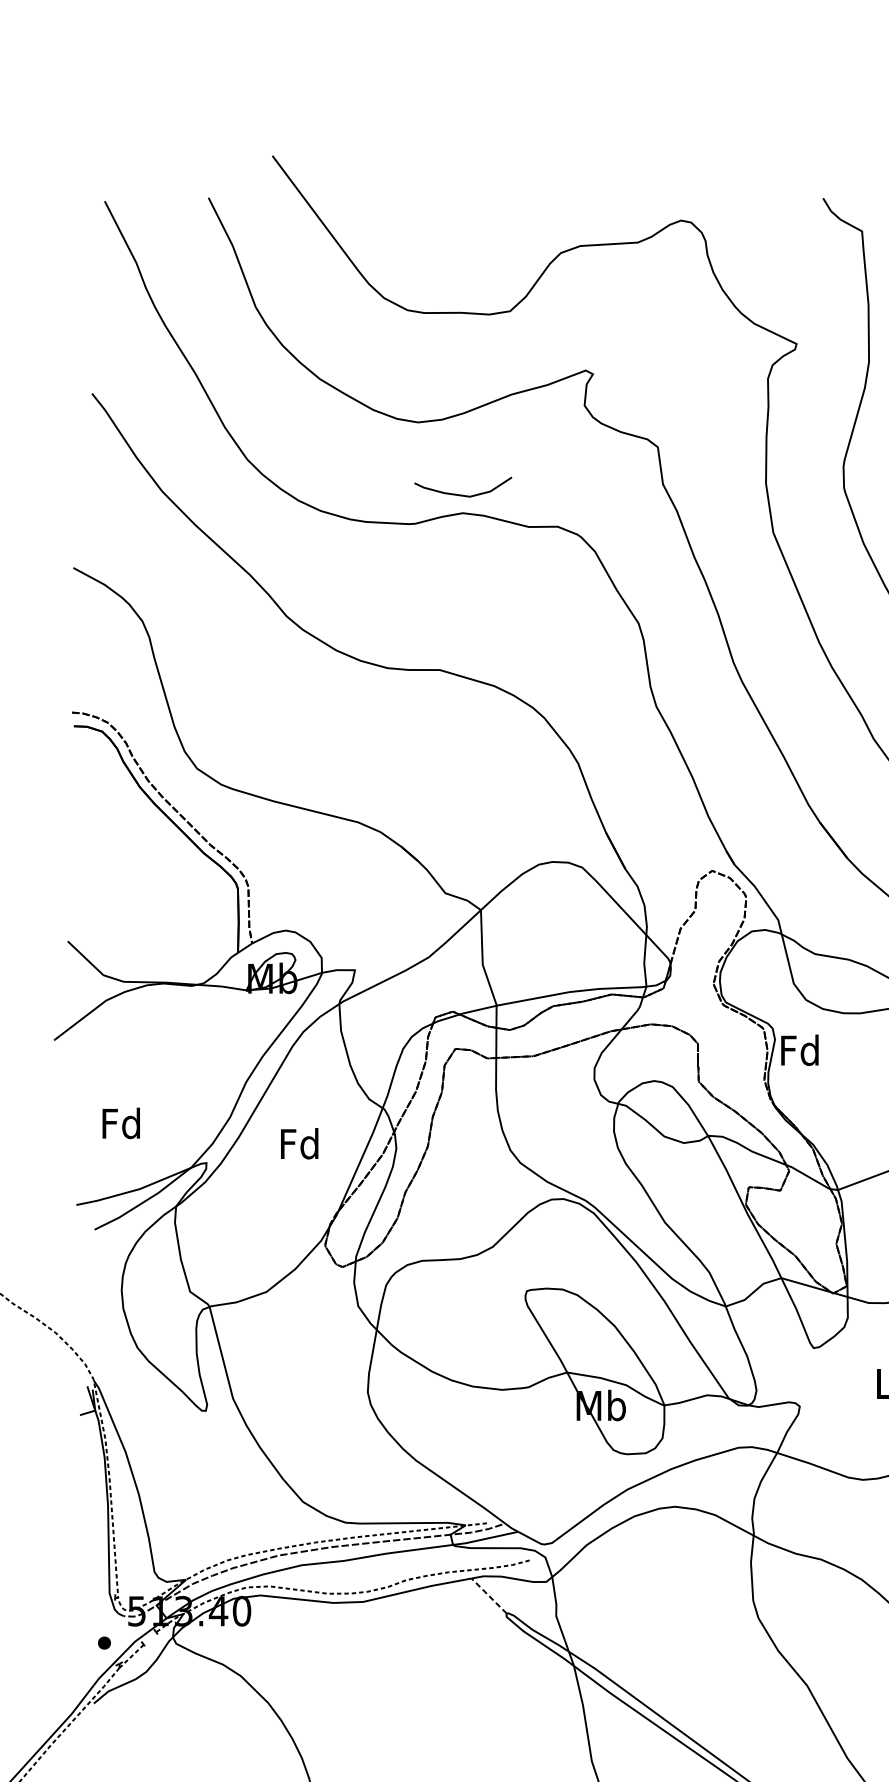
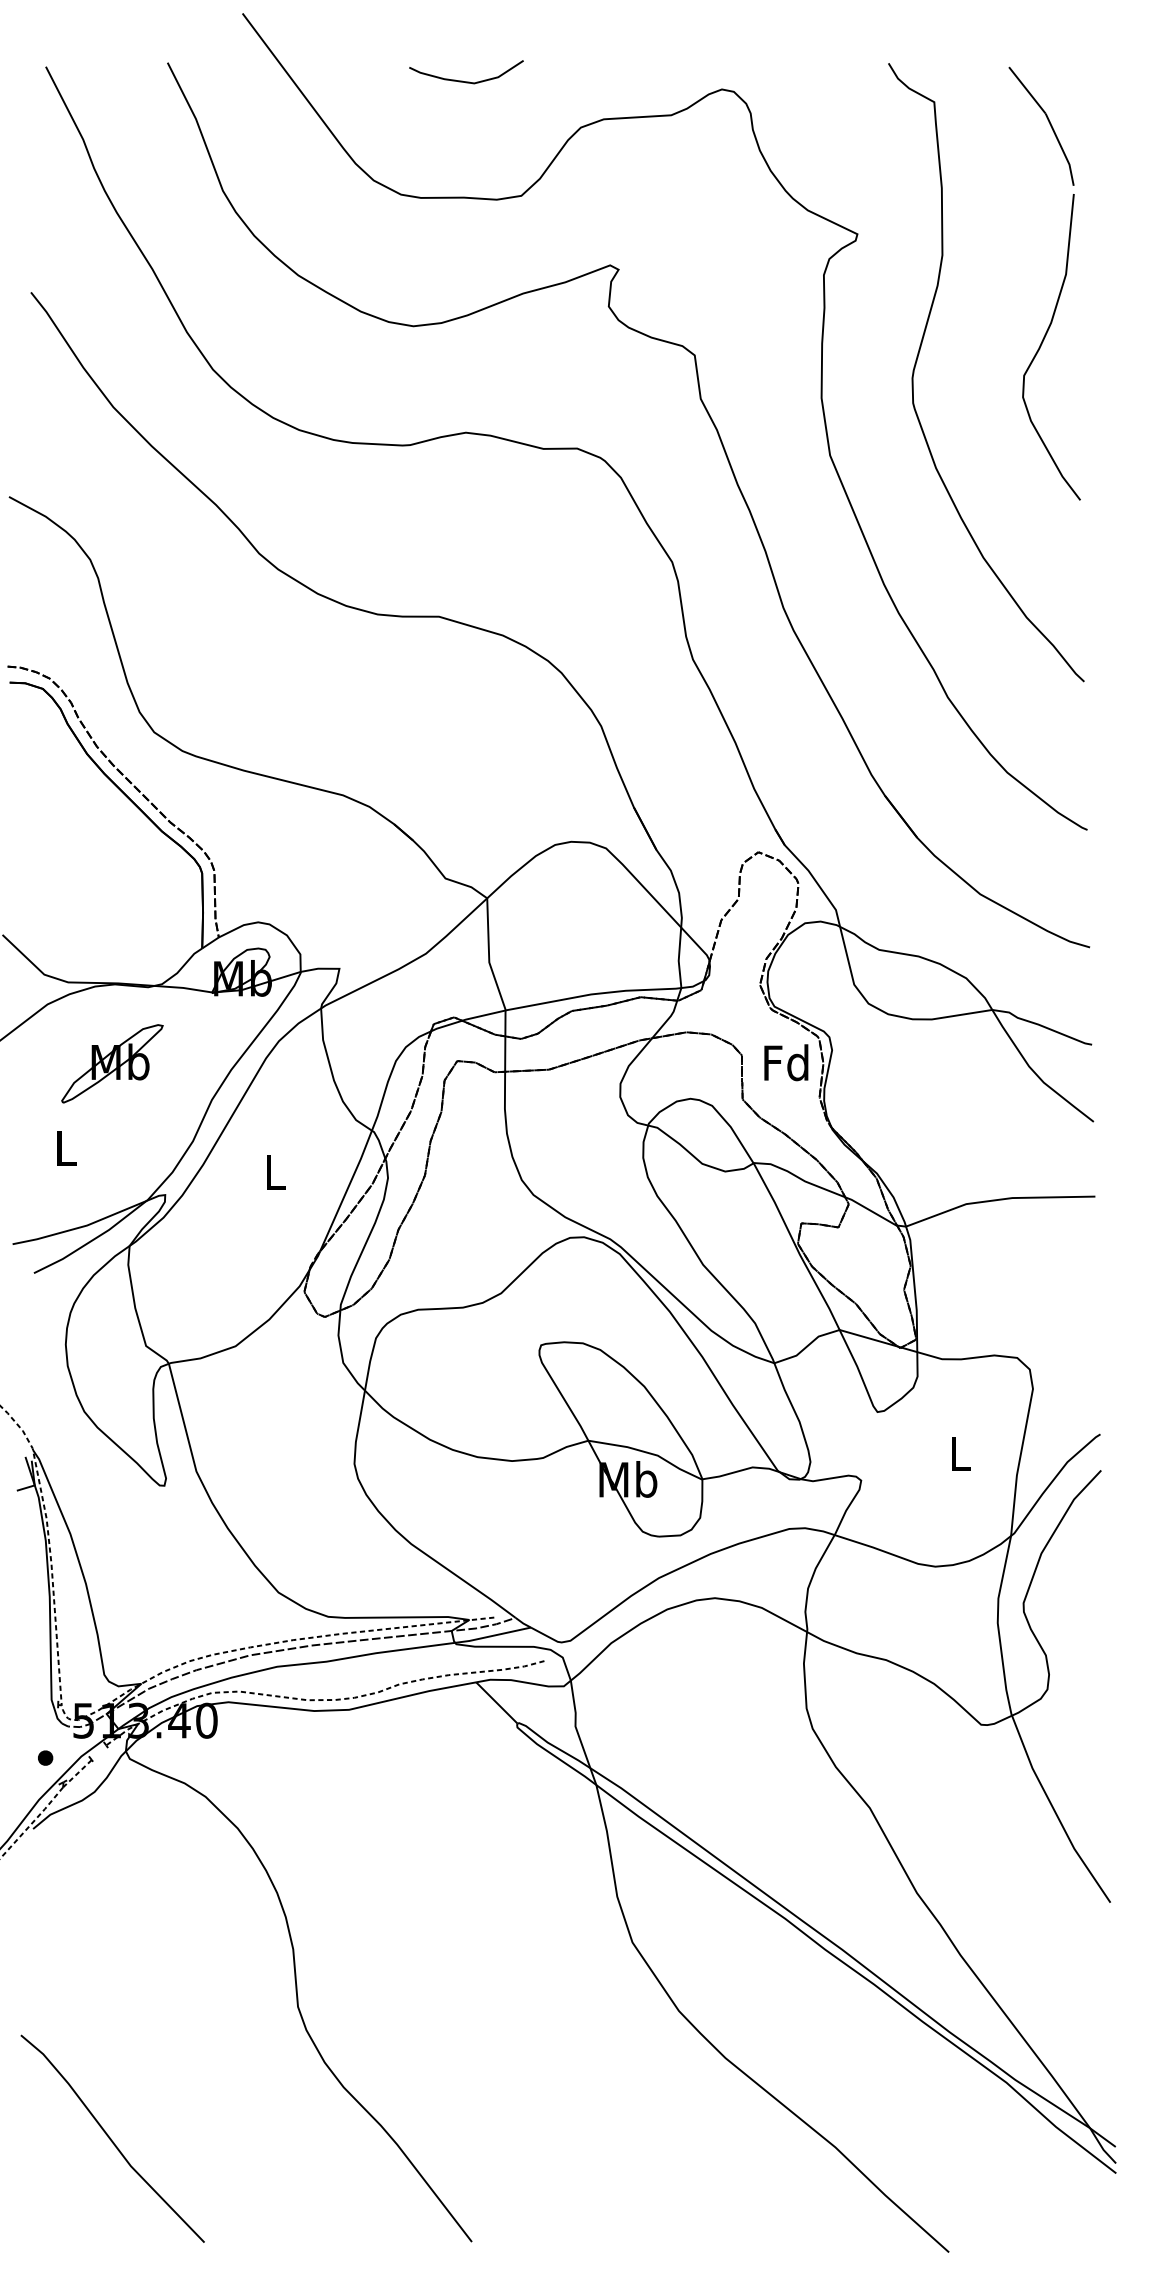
curve: (459, 494) -> (462, 80), moved
part: (161, 1050) -> (112, 1063), added
text: (800, 1050) -> (786, 1062), moved
text: (121, 1123) -> (65, 1148), Fd -> L
text: (299, 1143) -> (274, 1172), Fd -> L
line: (488, 1595) -> (496, 1702), dashed -> solid

